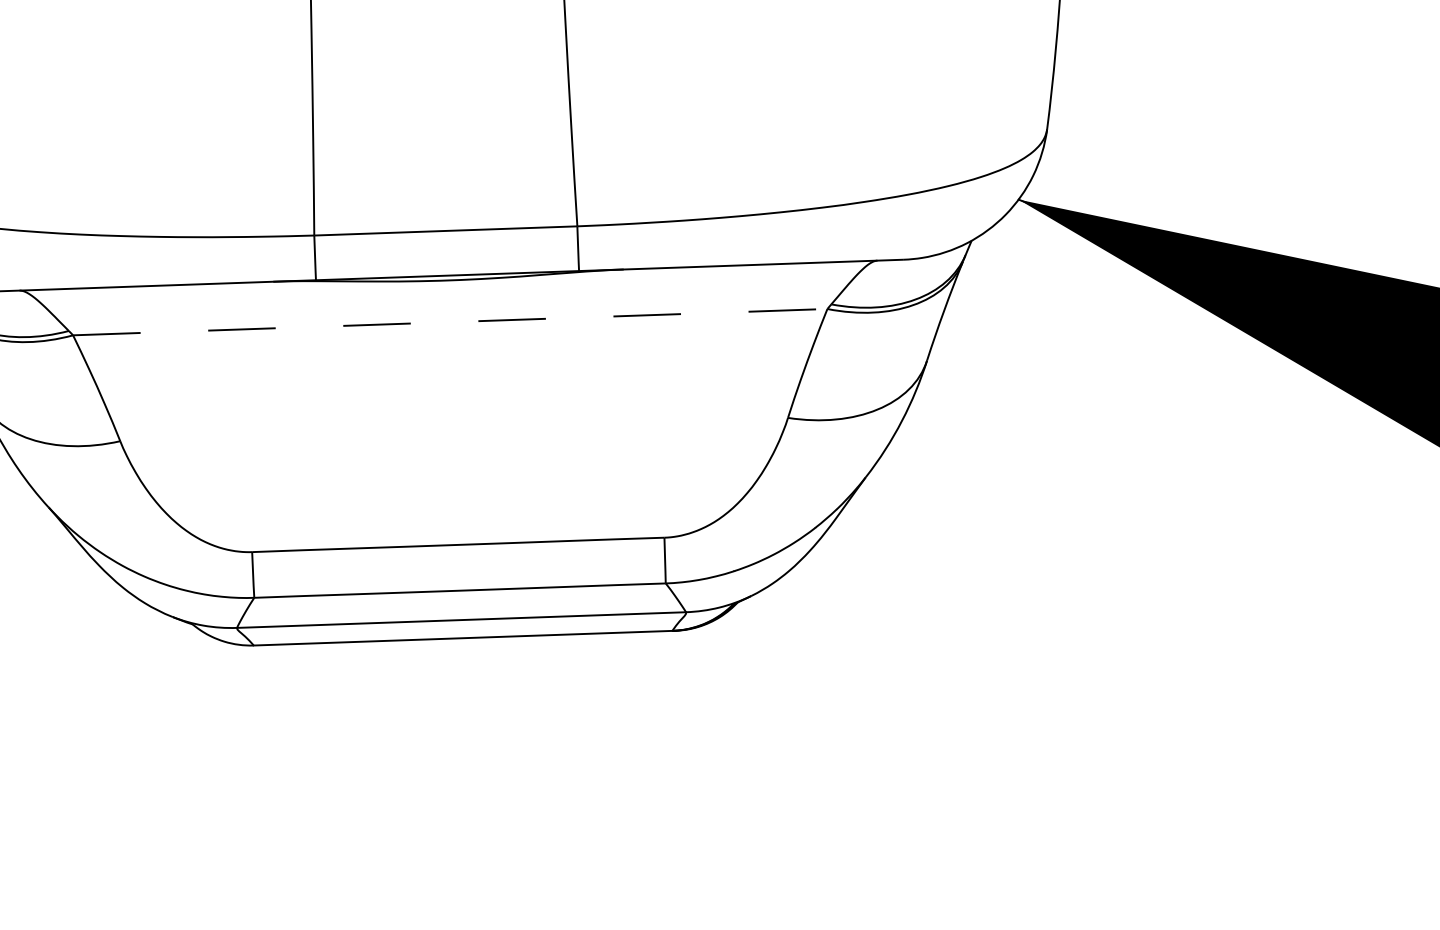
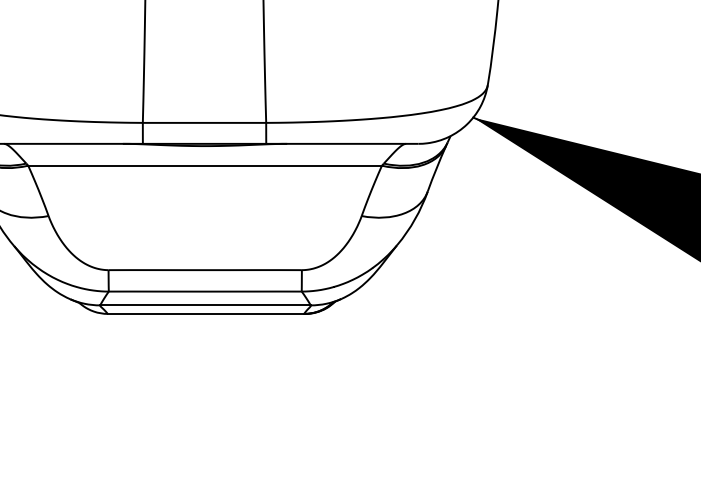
line: (451, 321) -> (205, 165), dashed -> solid

